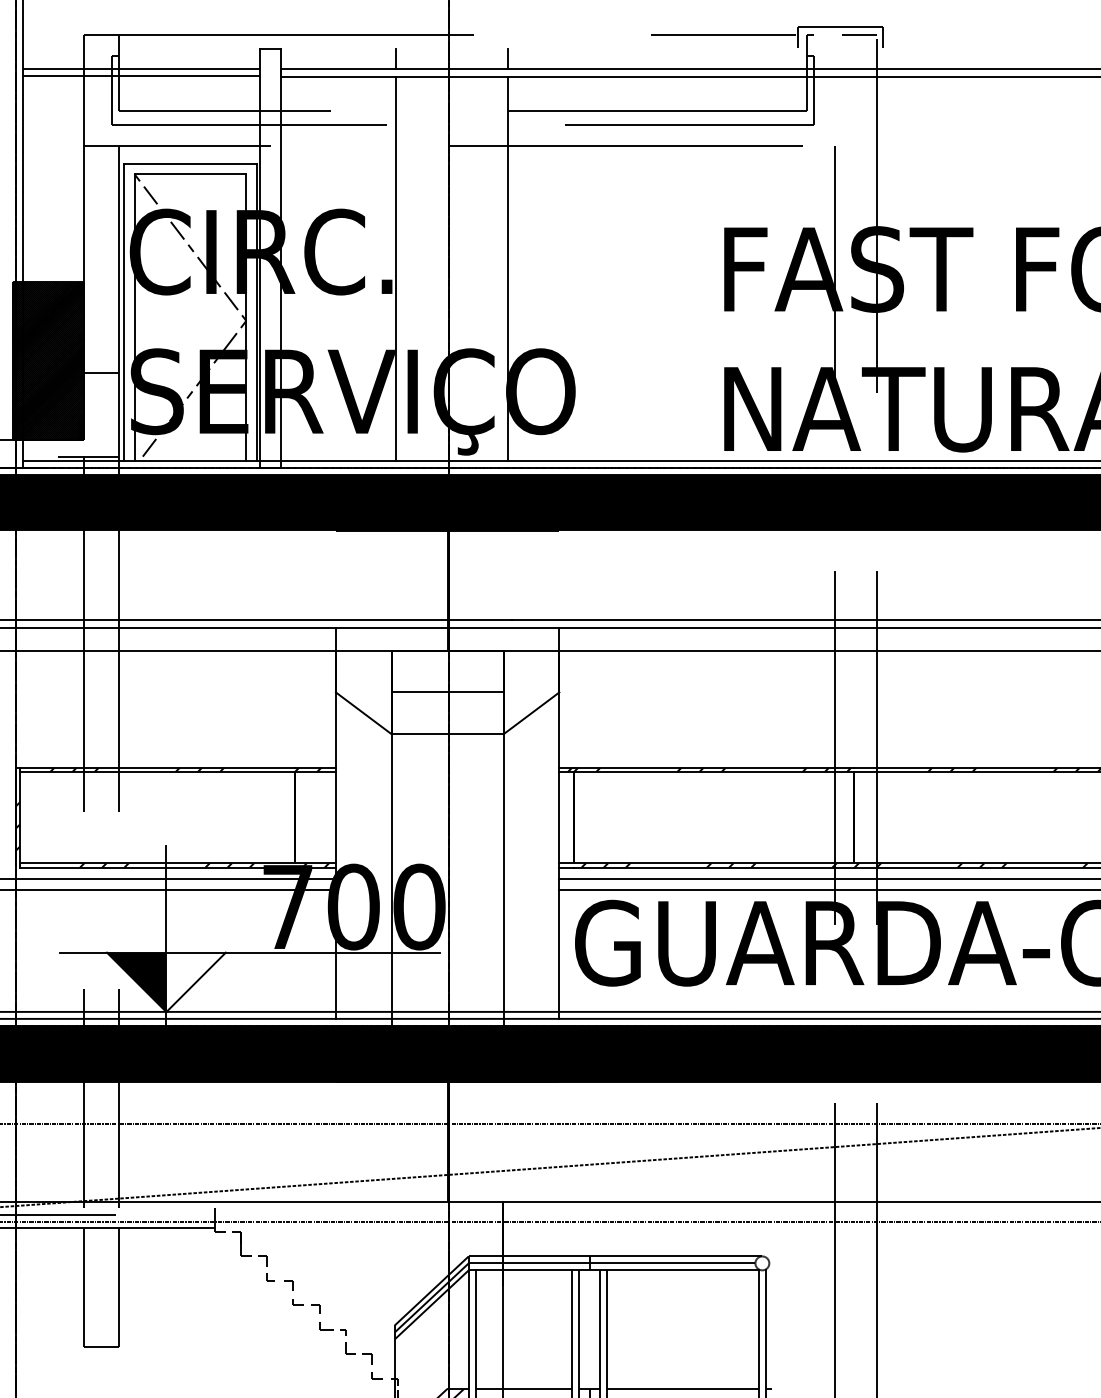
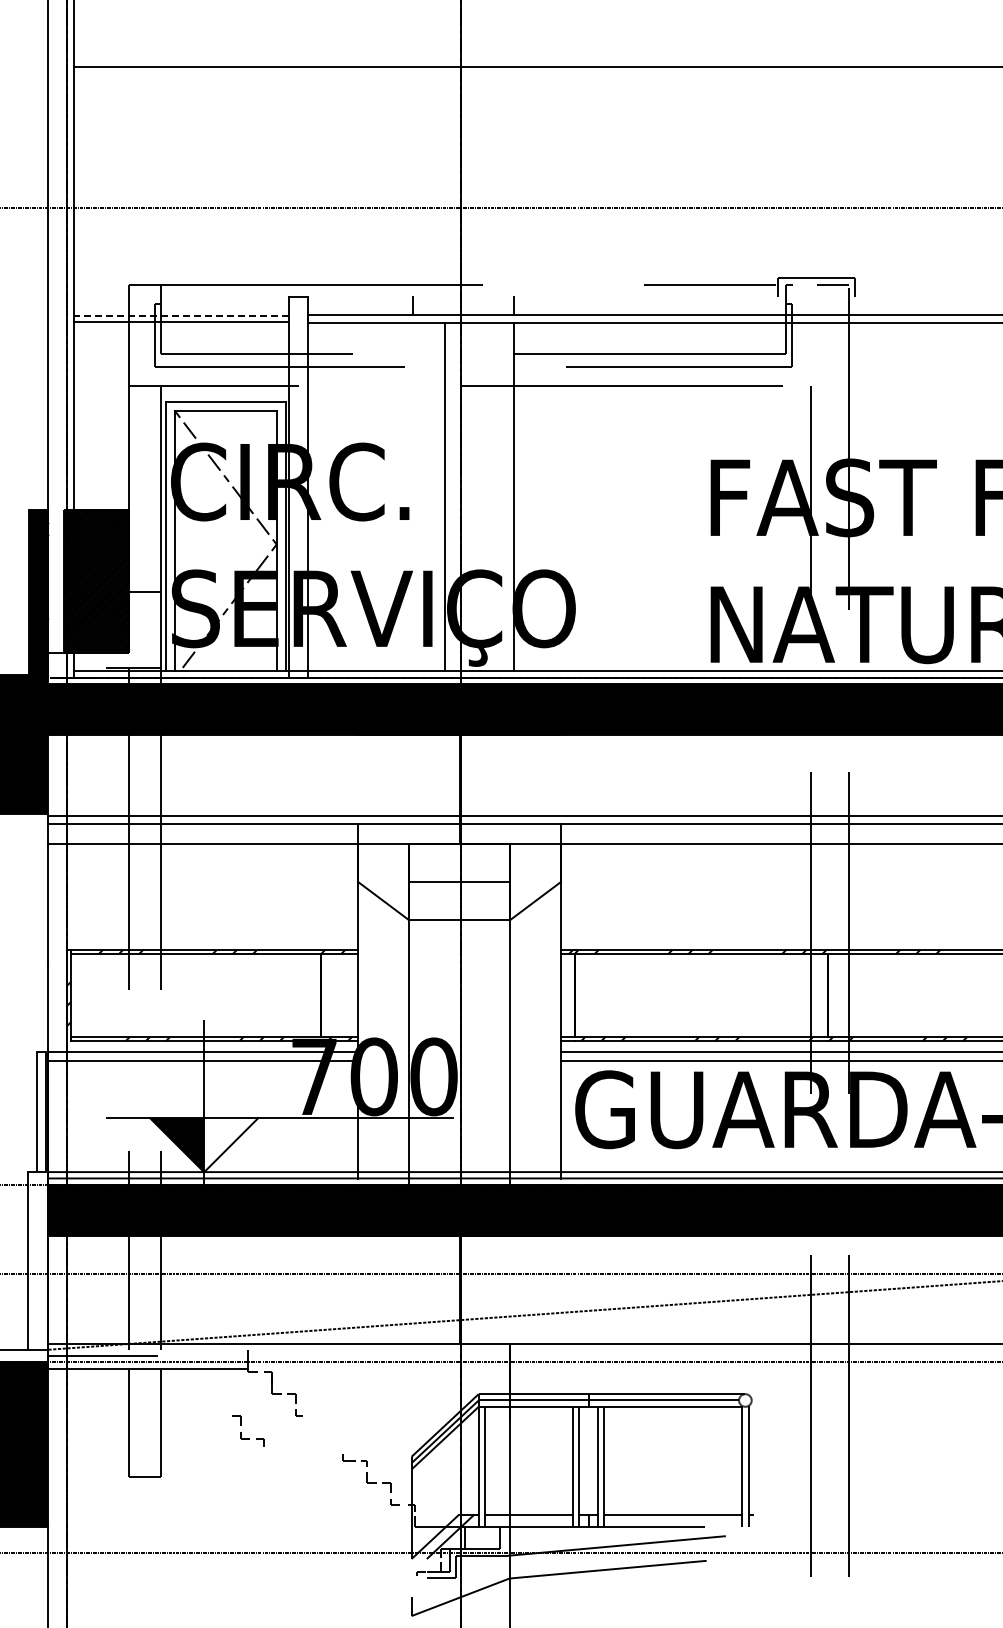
line: (141, 68) -> (181, 315), solid -> dashed
line: (395, 268) -> (444, 496), moved
part: (294, 1298) -> (241, 1432), moved

